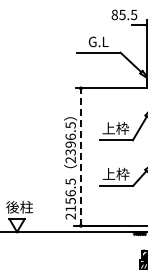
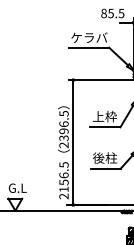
text: (98, 41) -> (89, 37), G.L -> ケラバ
line: (80, 157) -> (72, 142), dashed -> solid
text: (115, 174) -> (104, 158), 上枠 -> 後柱
text: (19, 206) -> (17, 187), 後柱 -> G.L

